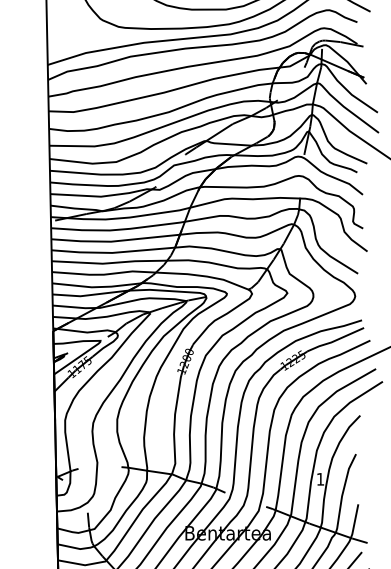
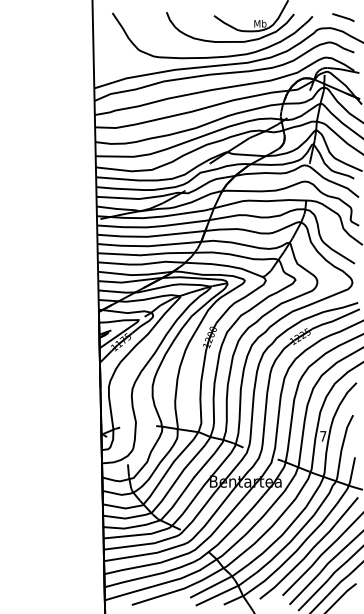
text: (320, 479) -> (323, 436), 1 -> 7

